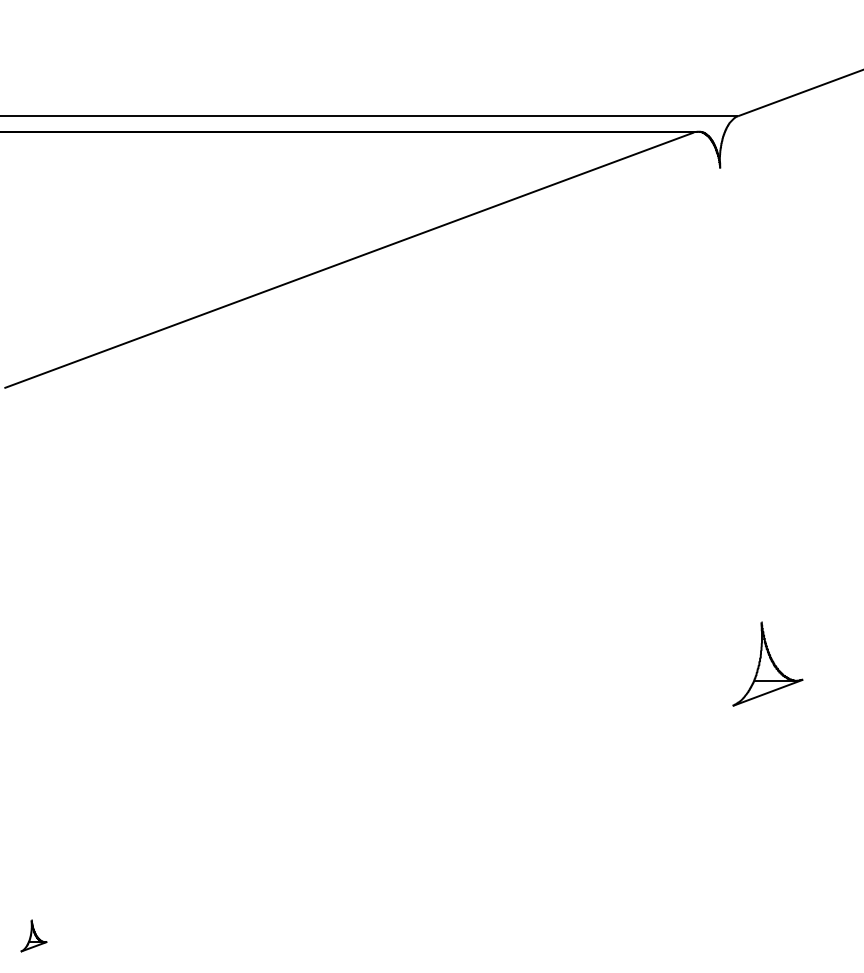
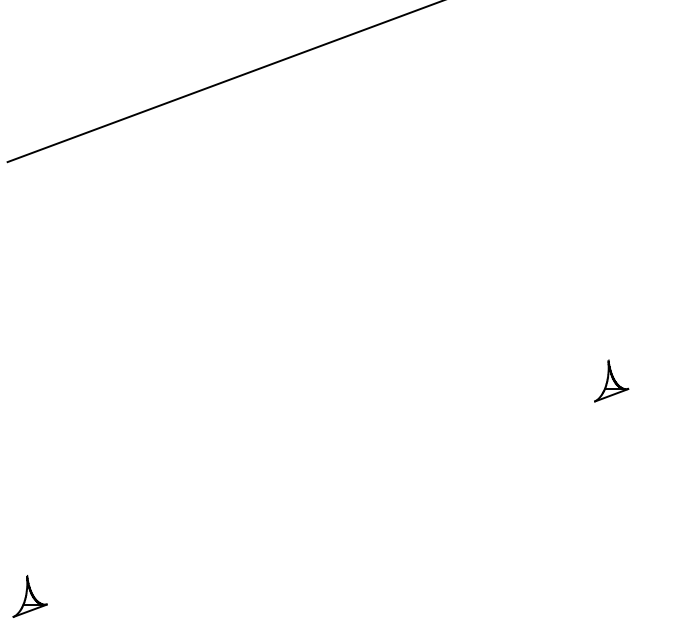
part: (767, 663) -> (611, 380), size x0.62
part: (33, 935) -> (29, 596), size x1.67

